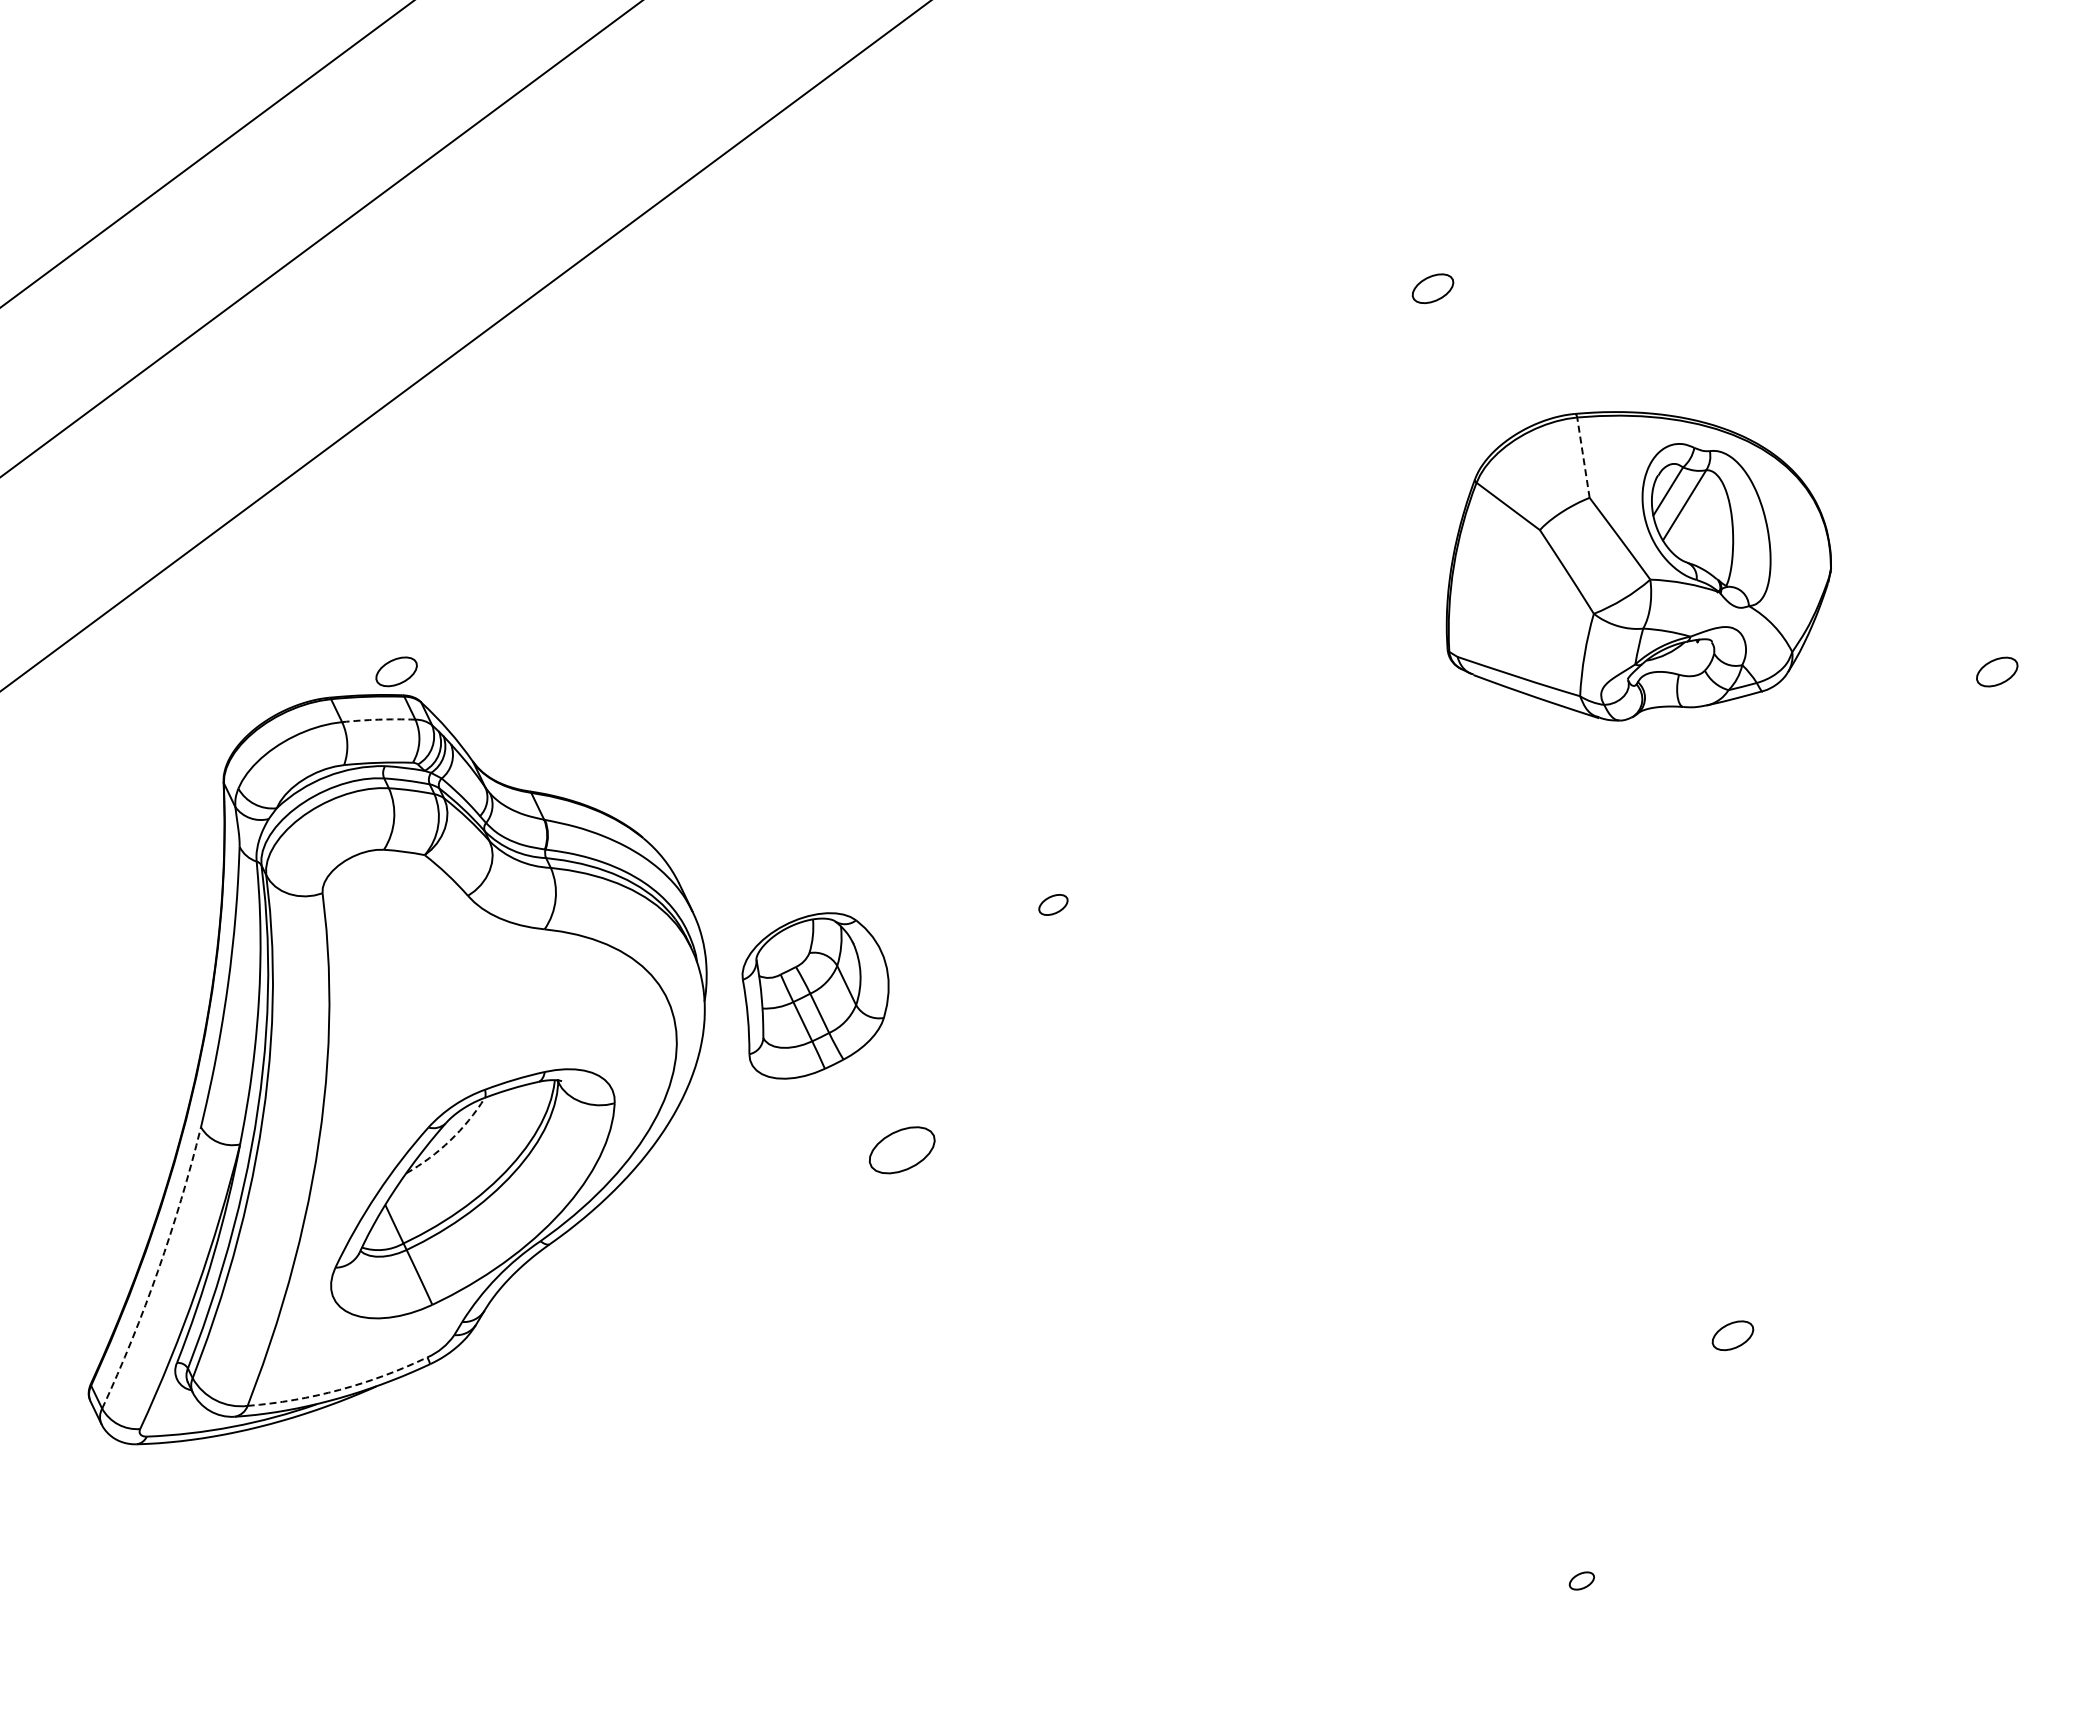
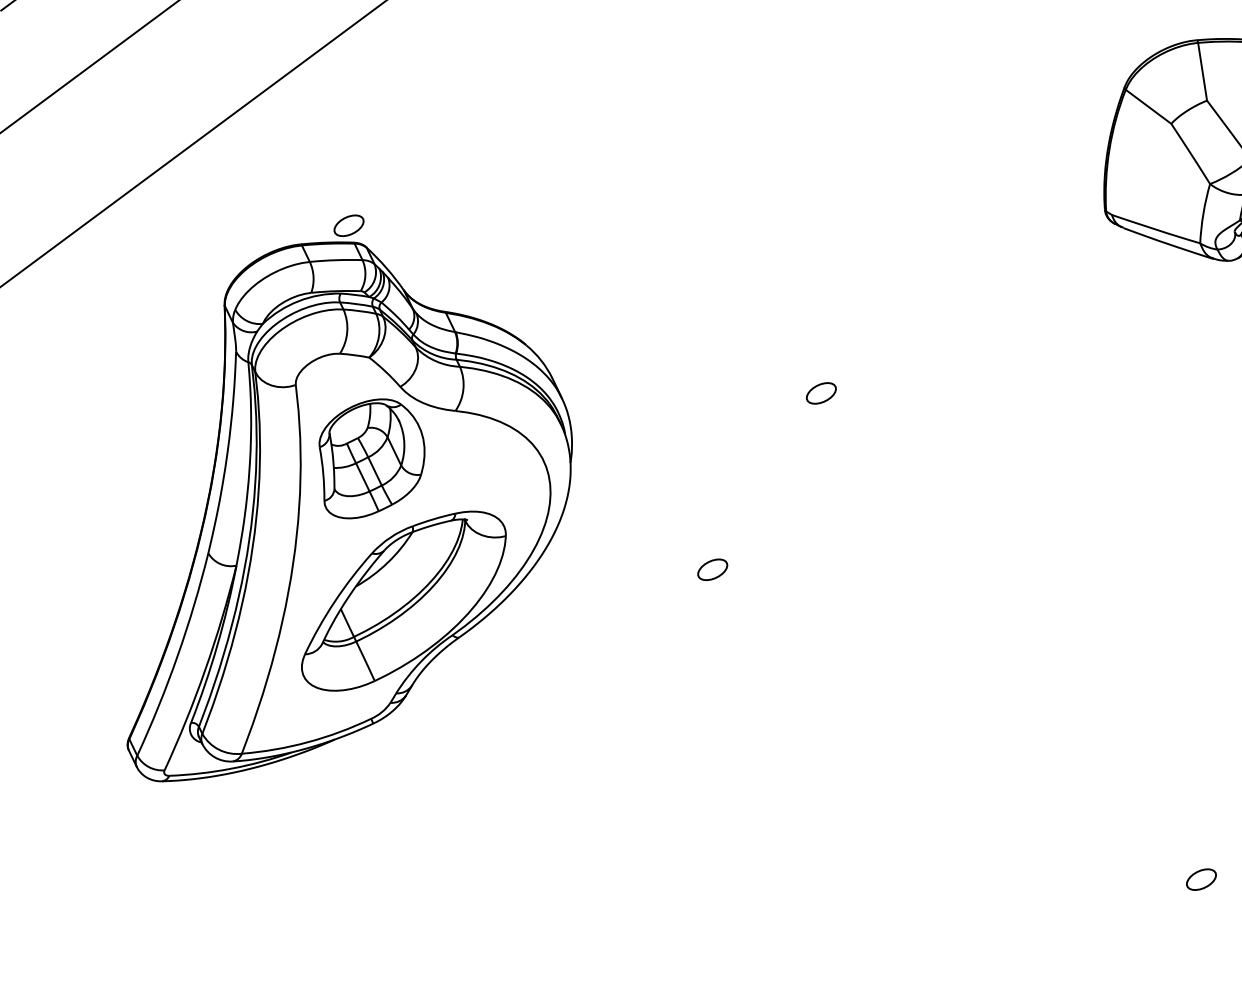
line: (1583, 457) -> (1202, 71), dashed -> solid
arc: (378, 719) -> (336, 260), dashed -> solid
part: (1053, 904) -> (821, 393), size x1.43
part: (815, 995) -> (371, 458), moved
arc: (450, 1140) -> (387, 562), dashed -> solid
part: (902, 1149) -> (712, 569), size x0.62
arc: (158, 1270) -> (177, 656), dashed -> solid
arc: (339, 1389) -> (307, 741), dashed -> solid
part: (1581, 1580) -> (1201, 879), size x1.67

